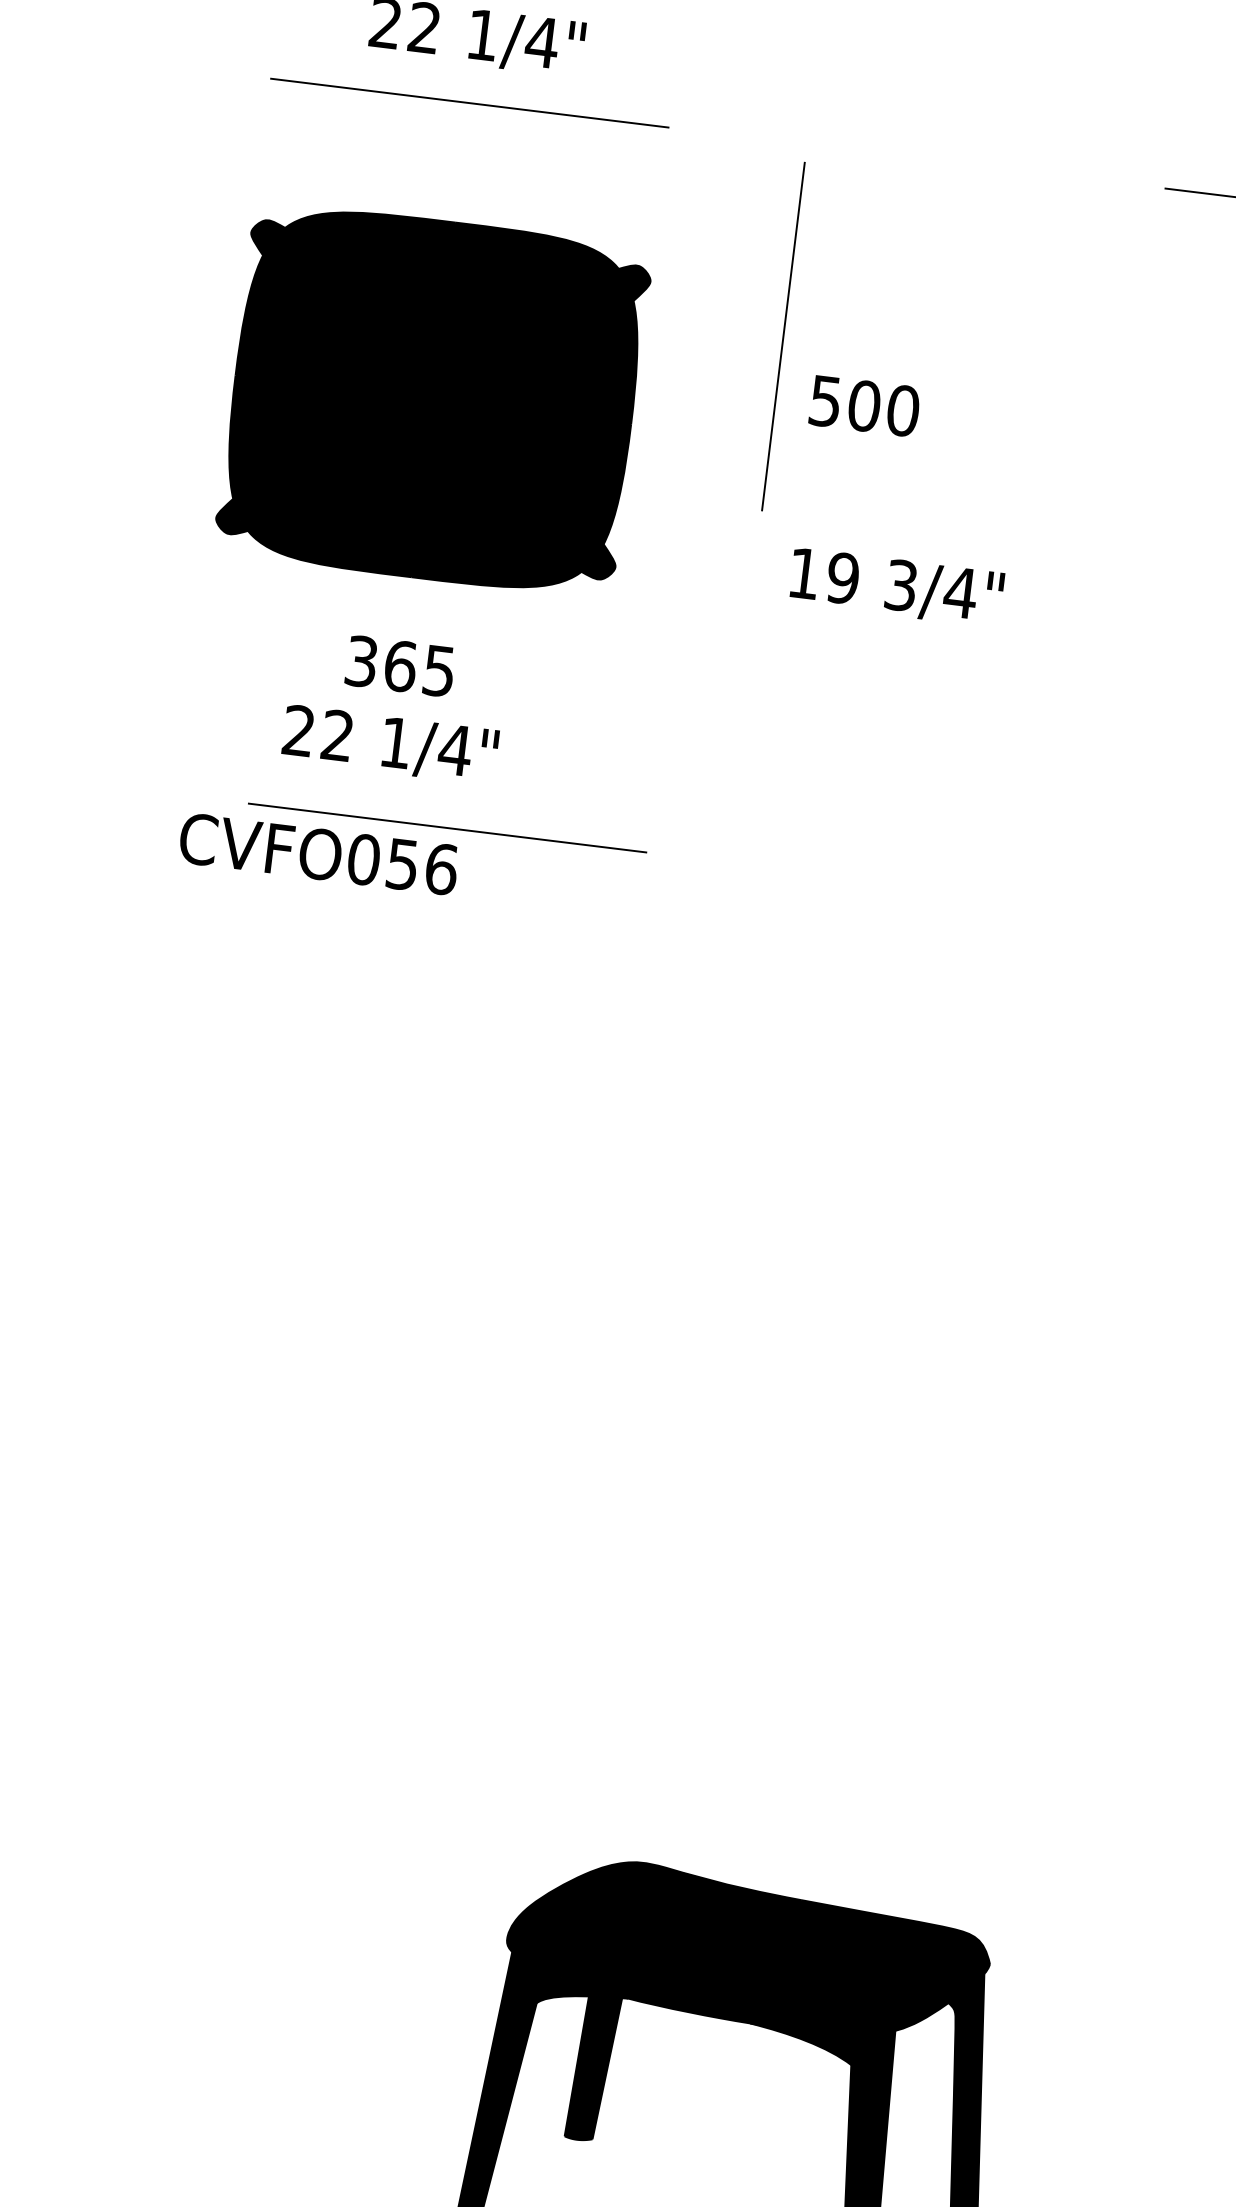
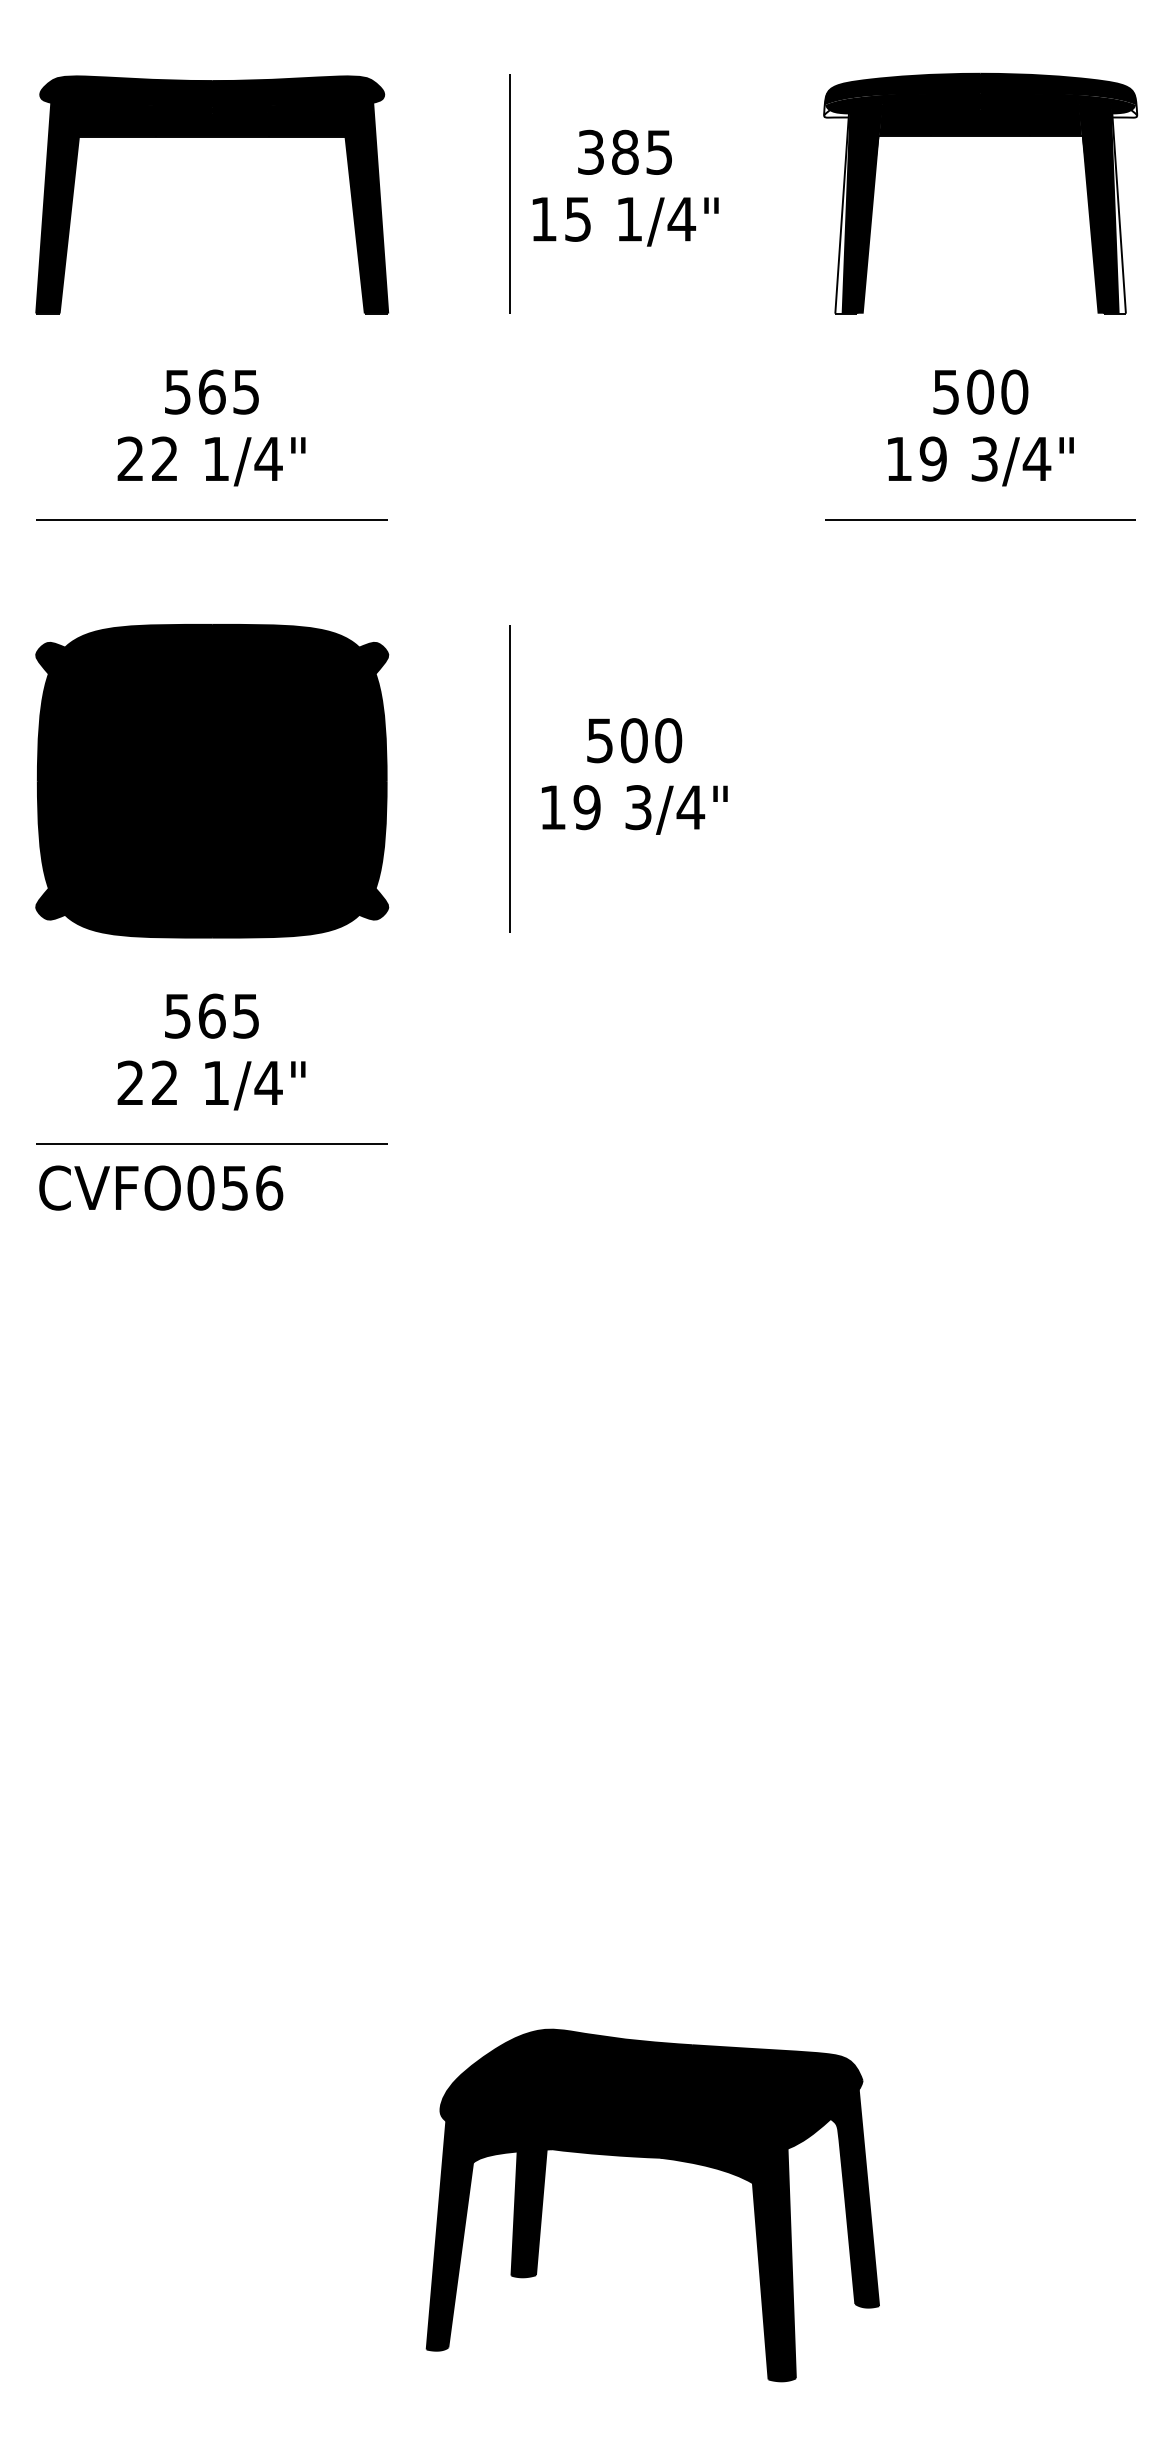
line: (783, 336) -> (509, 778), moved
text: (864, 405) -> (634, 740), moved
text: (896, 587) -> (634, 809), moved
text: (361, 660) -> (177, 1015), 365 -> 565
line: (446, 827) -> (211, 1143), moved

